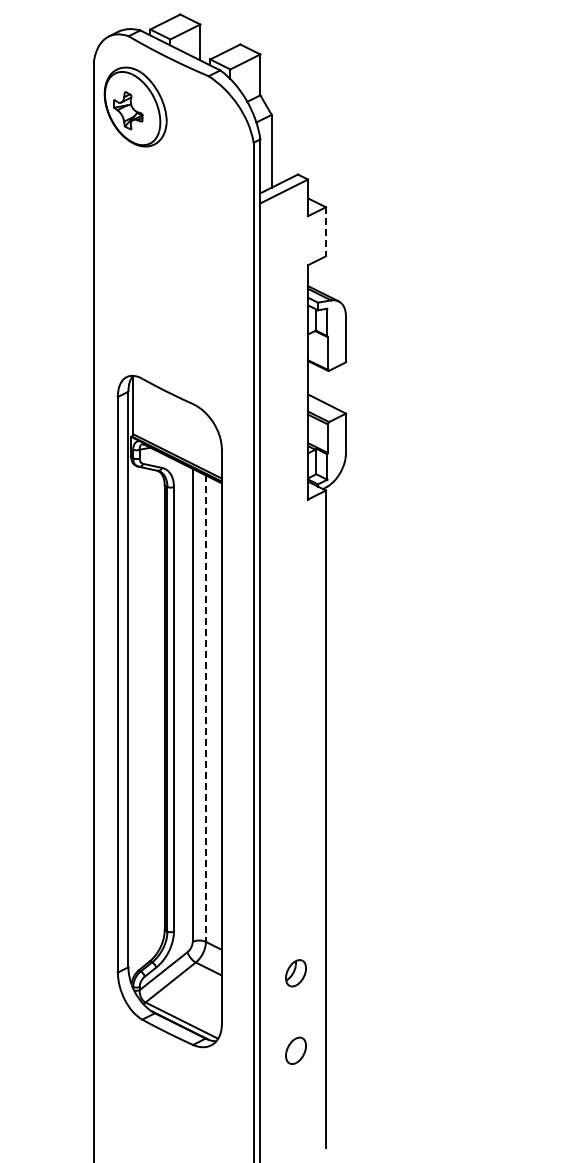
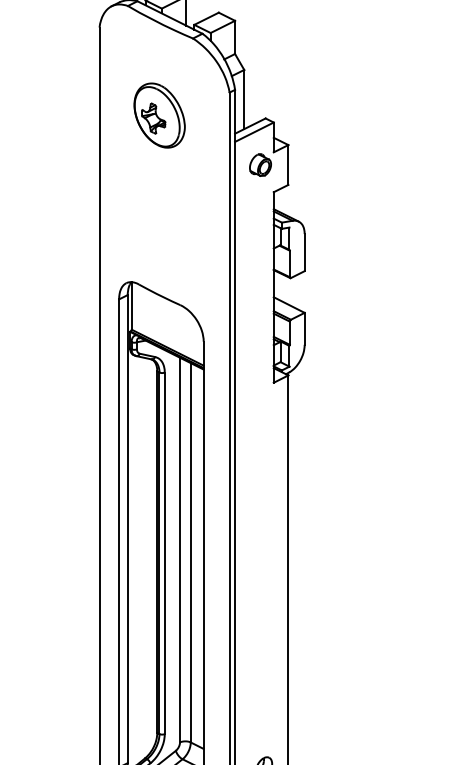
part: (135, 106) -> (159, 115), moved
part: (291, 231) -> (260, 164), added
line: (326, 231) -> (288, 164), dashed -> solid
line: (205, 709) -> (190, 553), dashed -> solid

